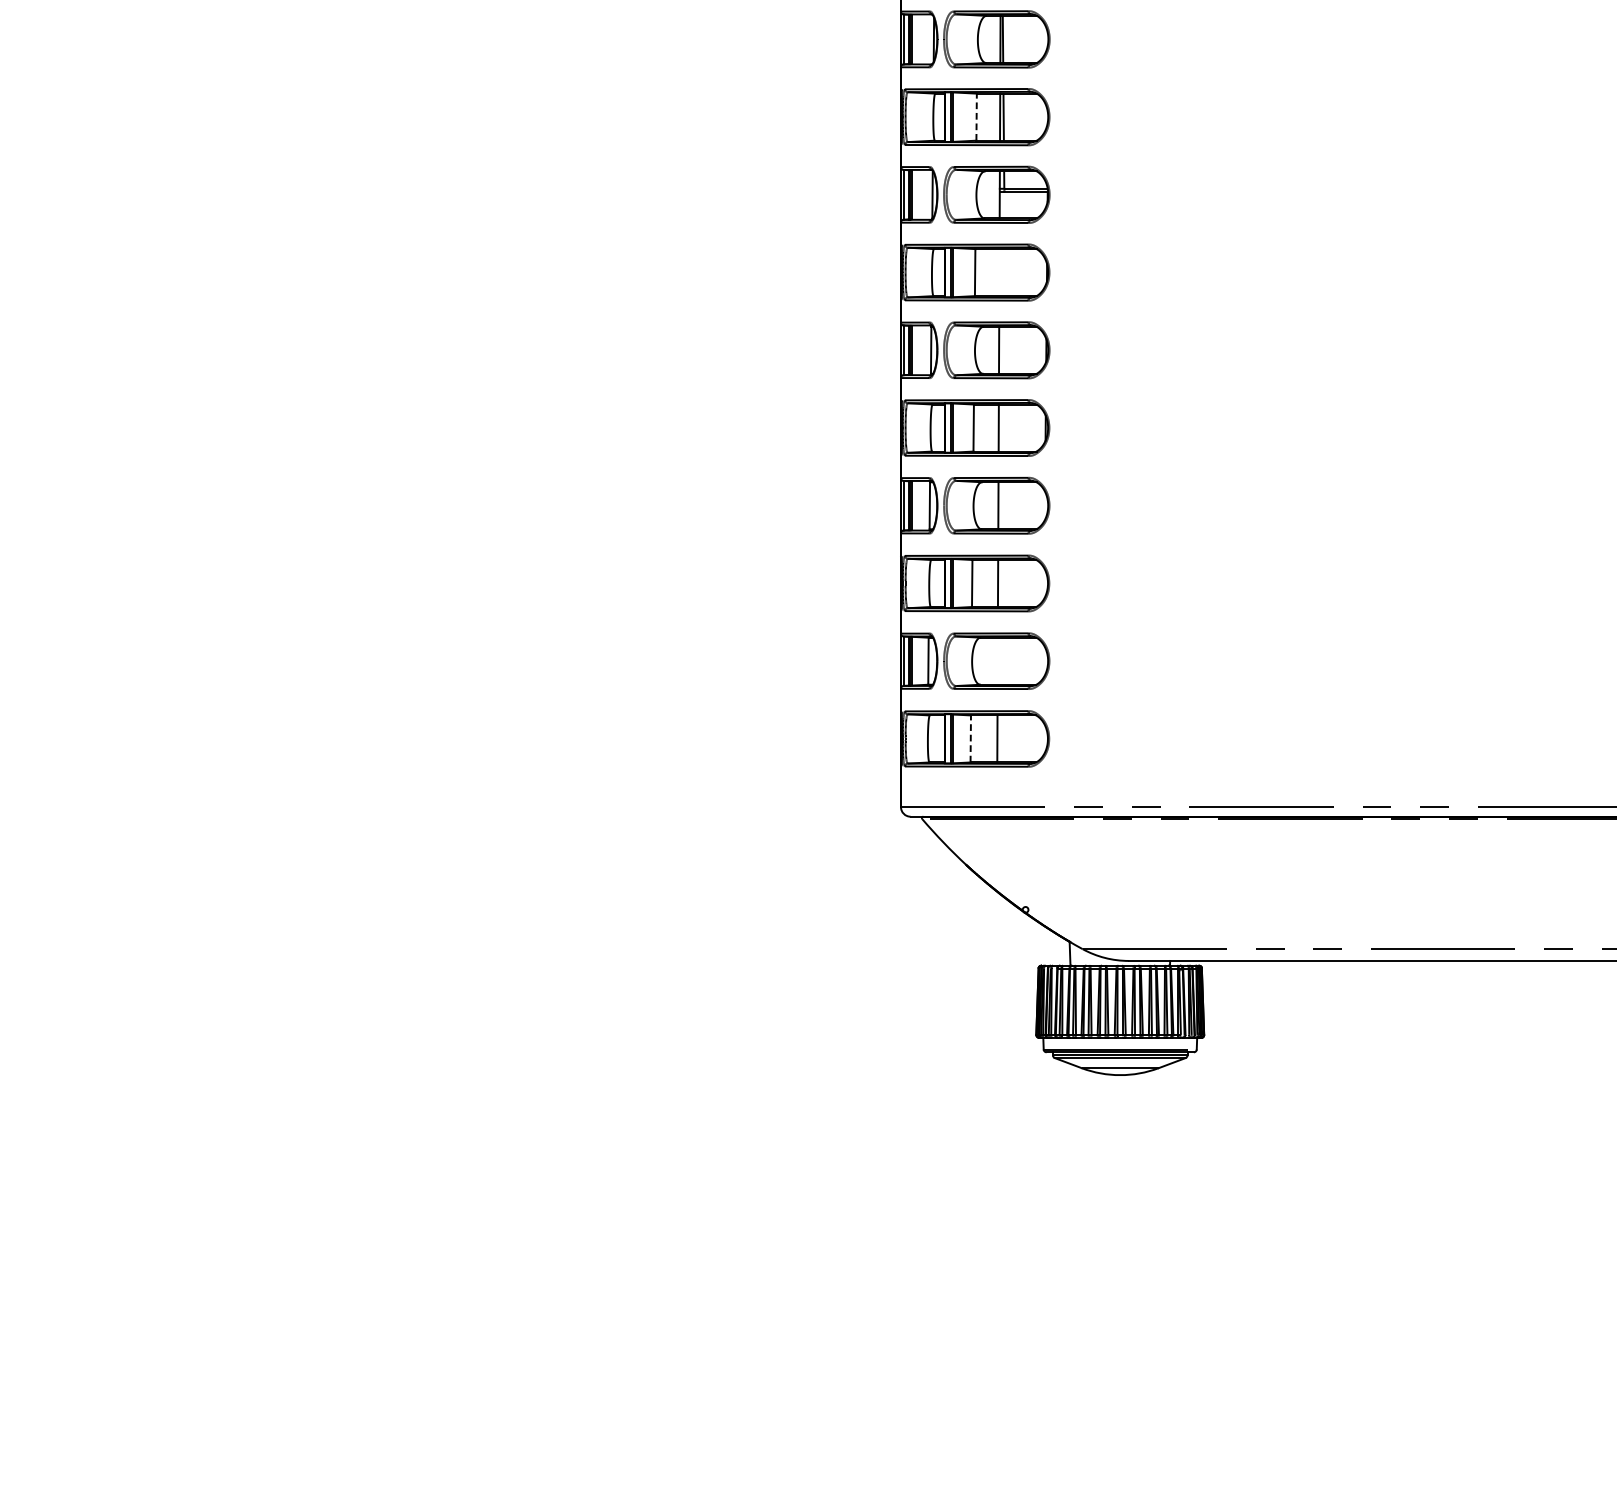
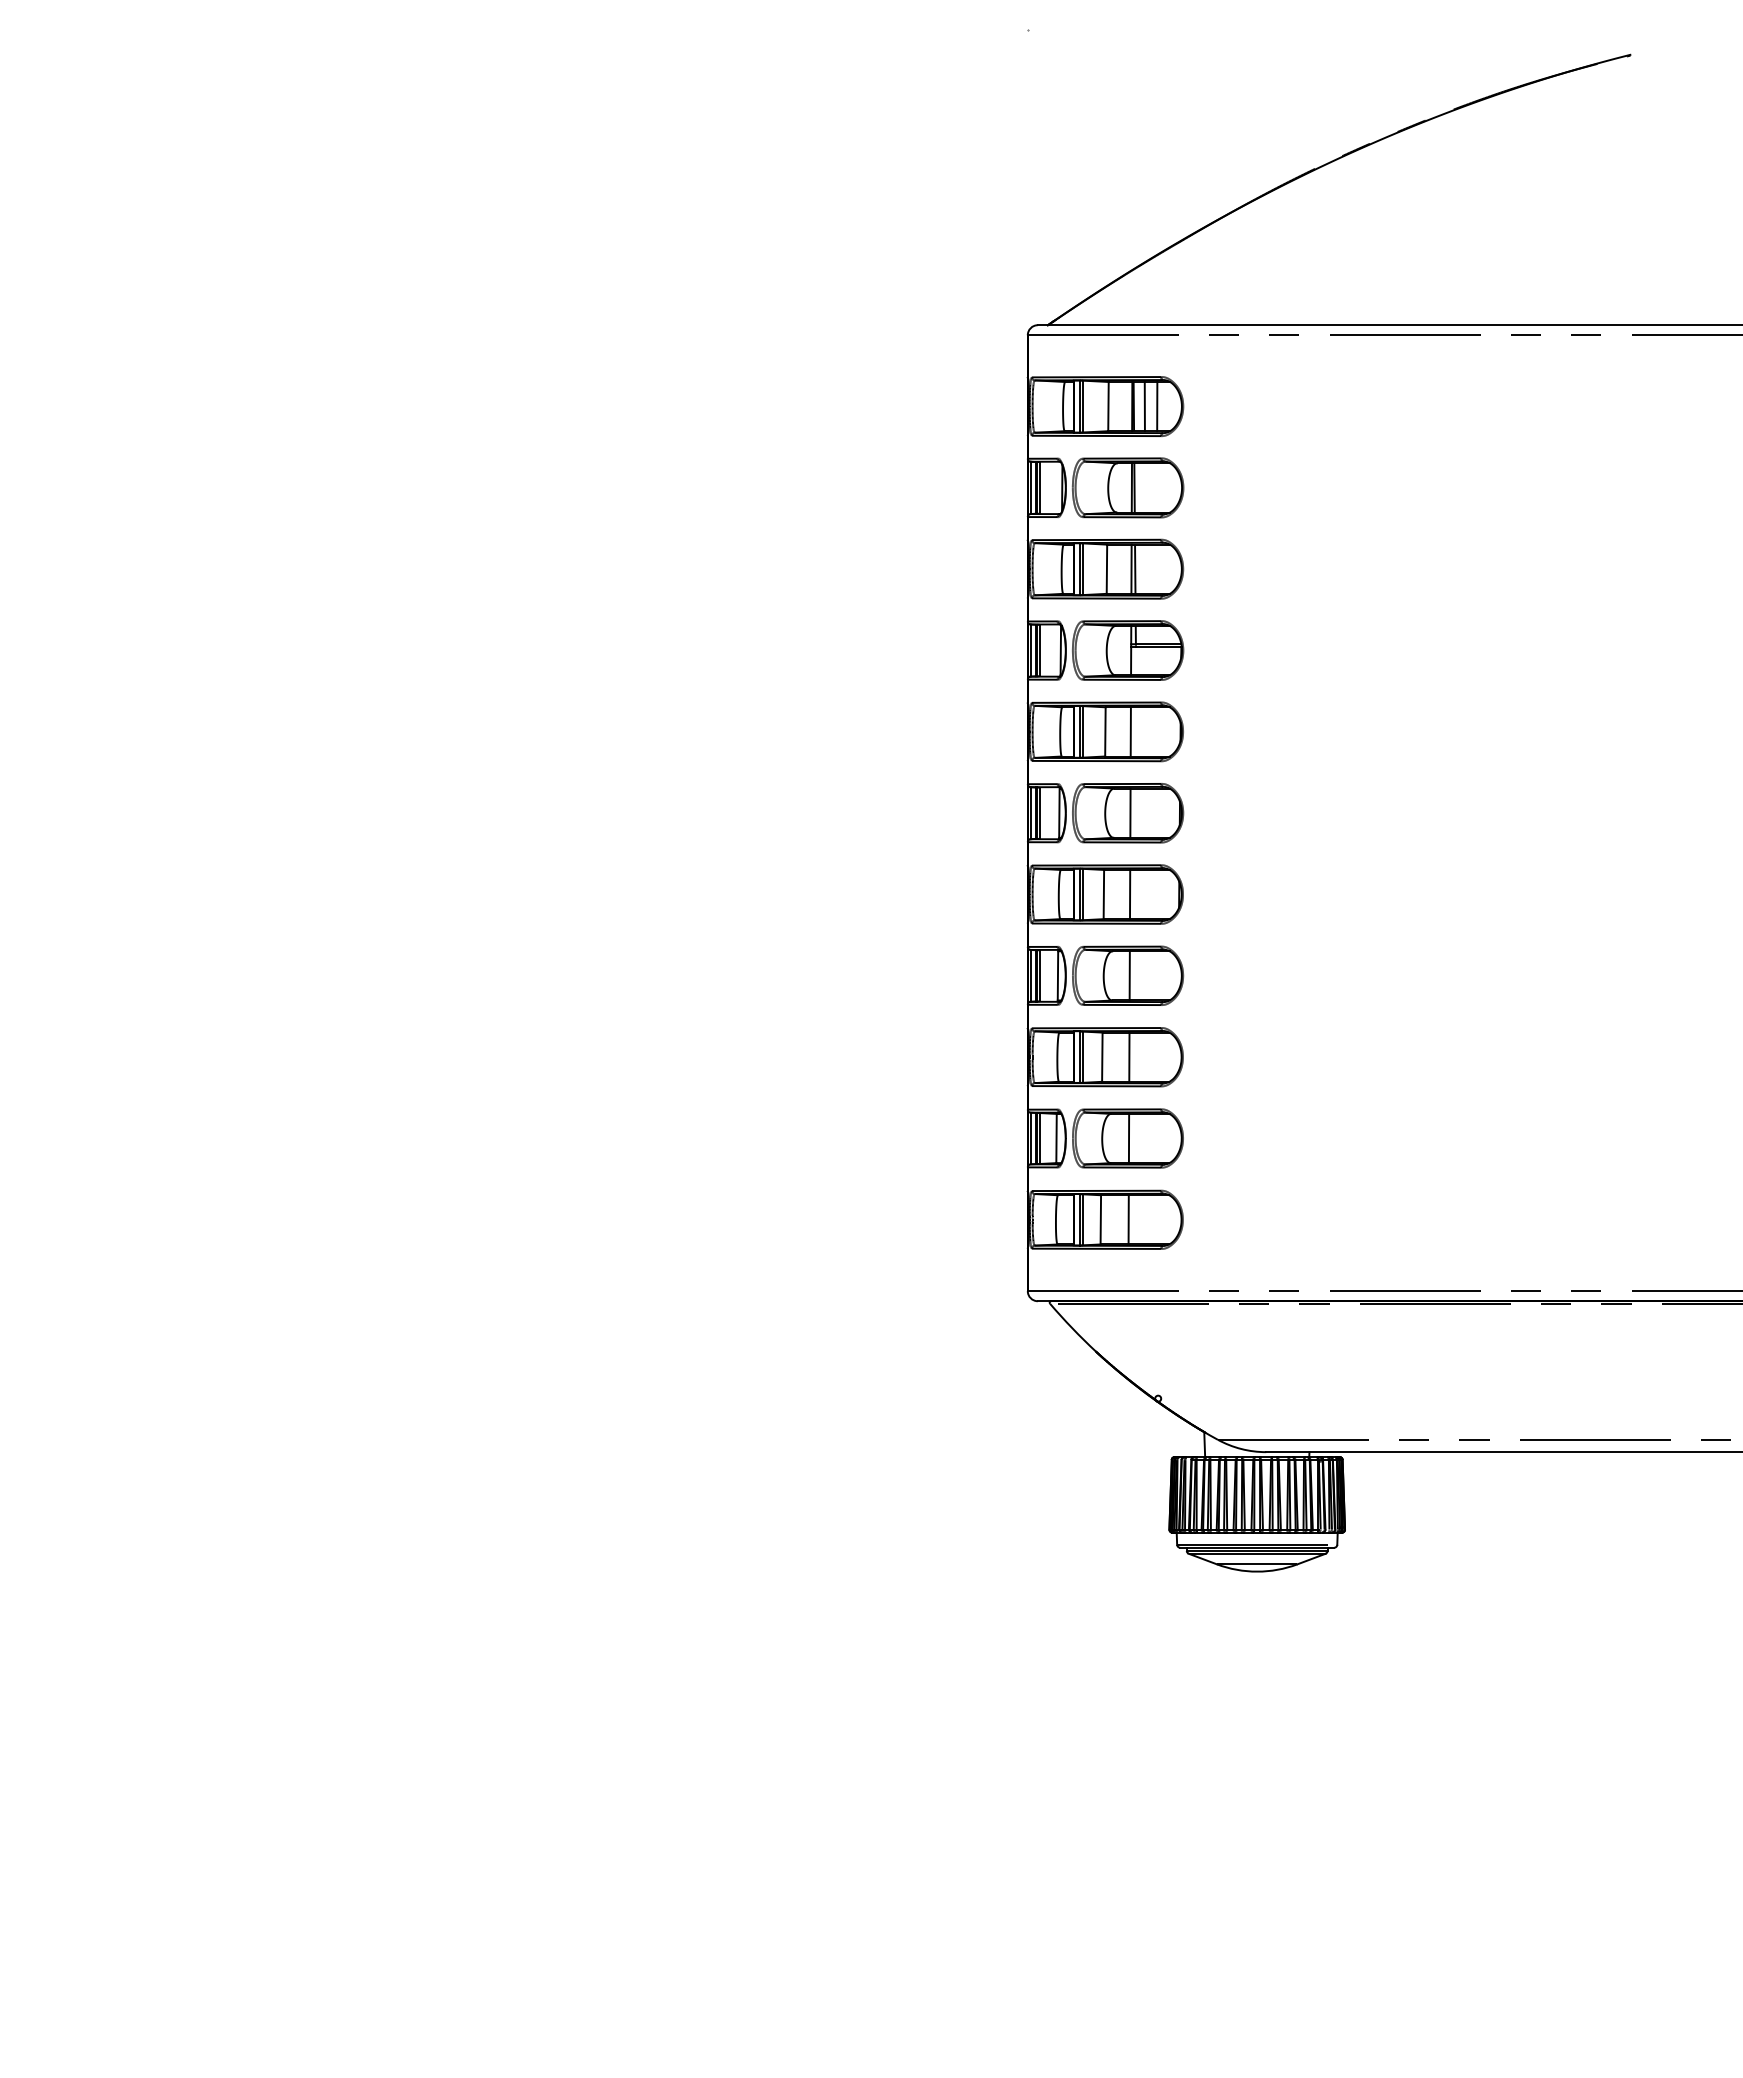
line: (976, 117) -> (1106, 569), dashed -> solid
line: (999, 272) -> (1130, 731), added
line: (997, 661) -> (1128, 1138), added
line: (970, 738) -> (1100, 1219), dashed -> solid

